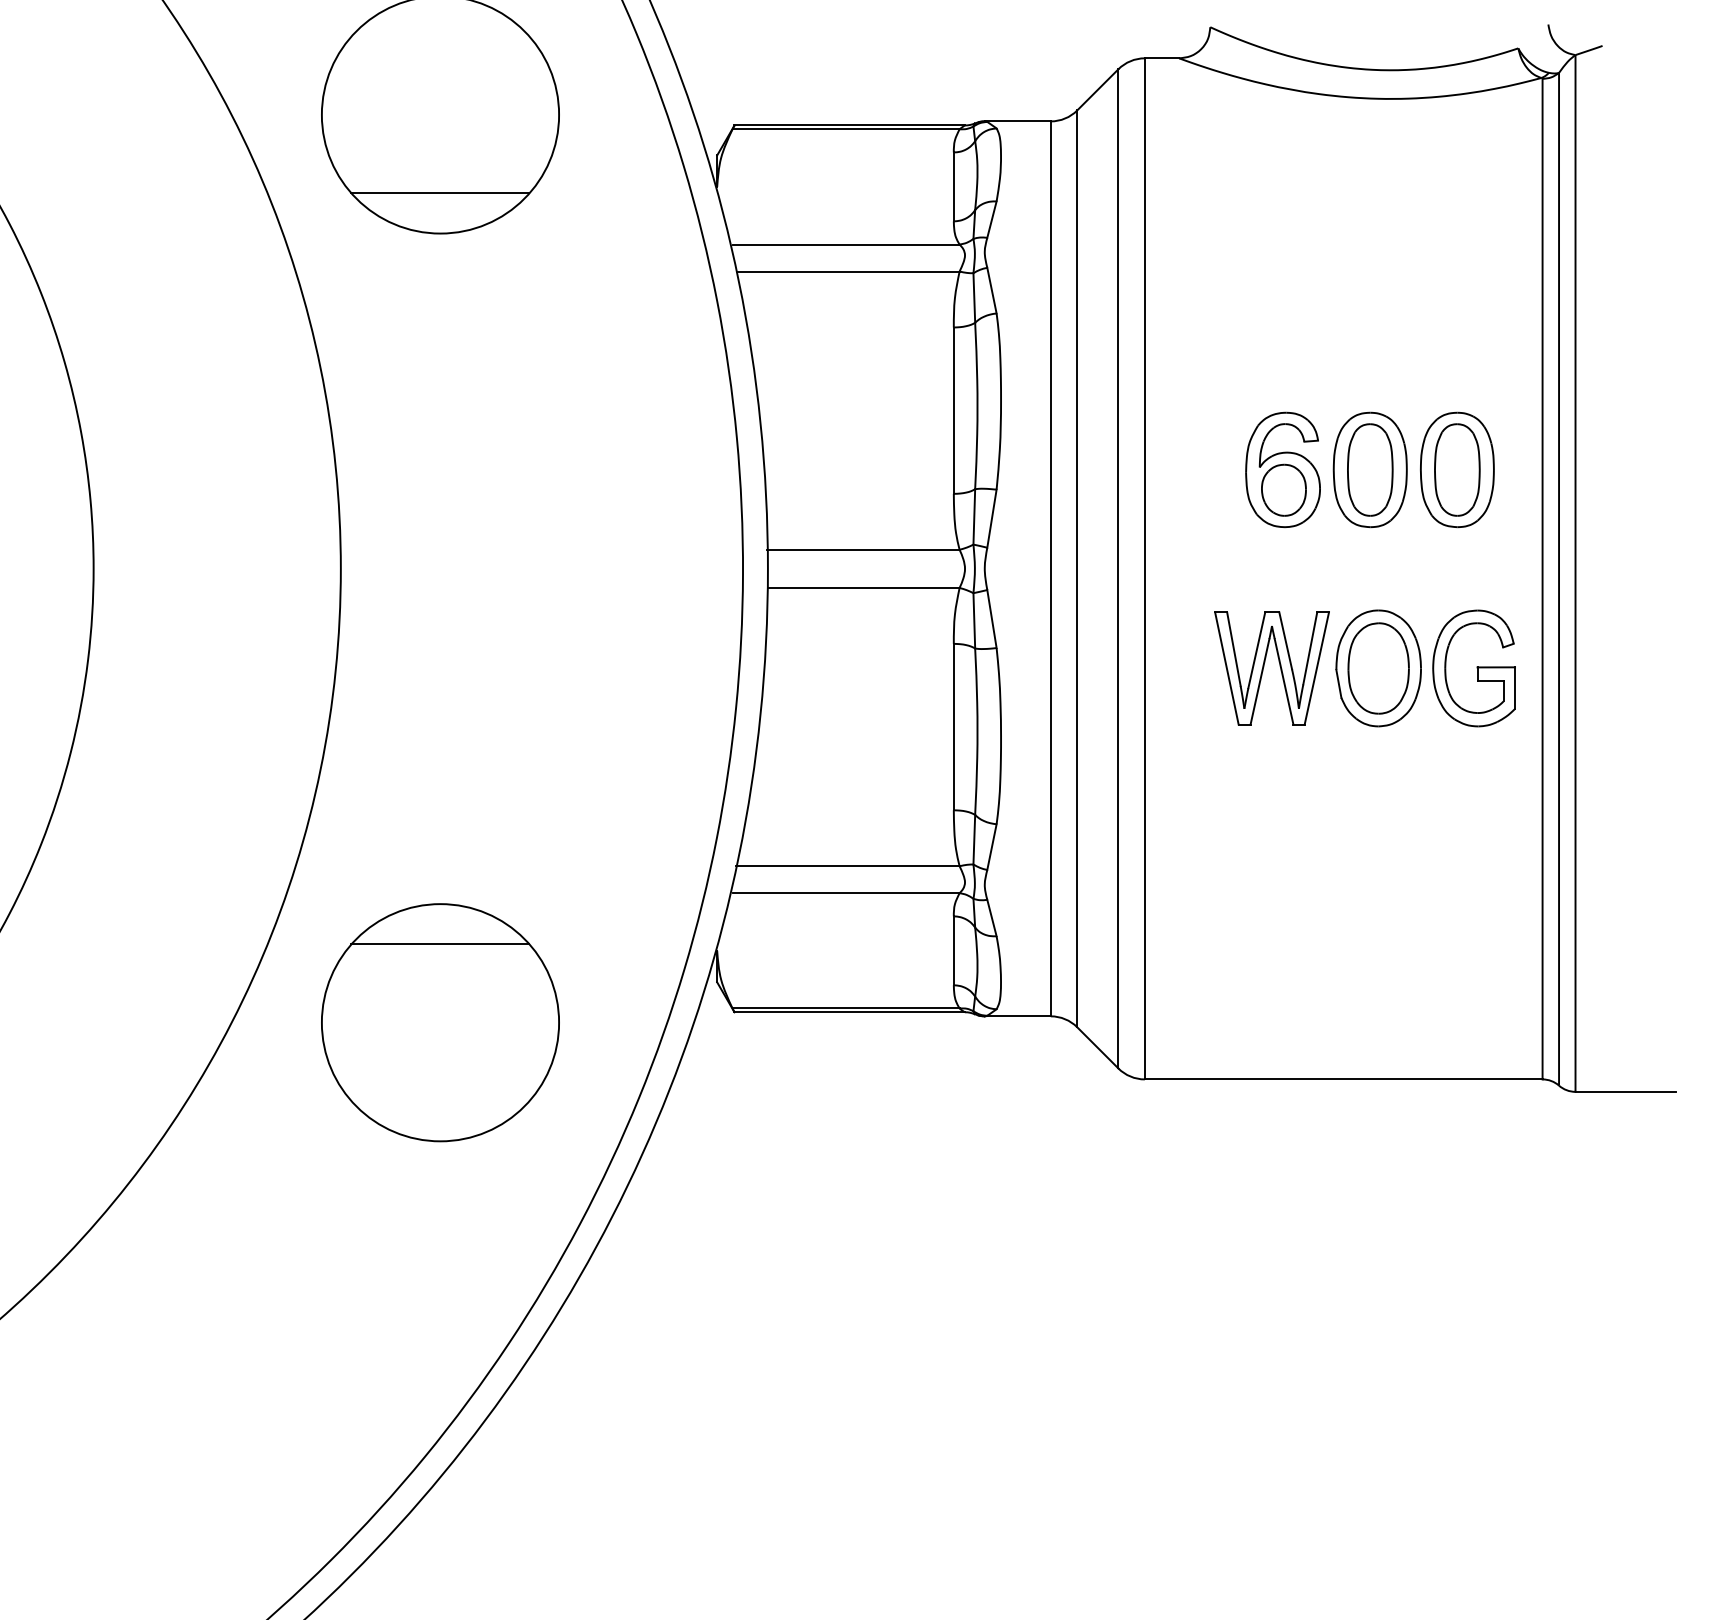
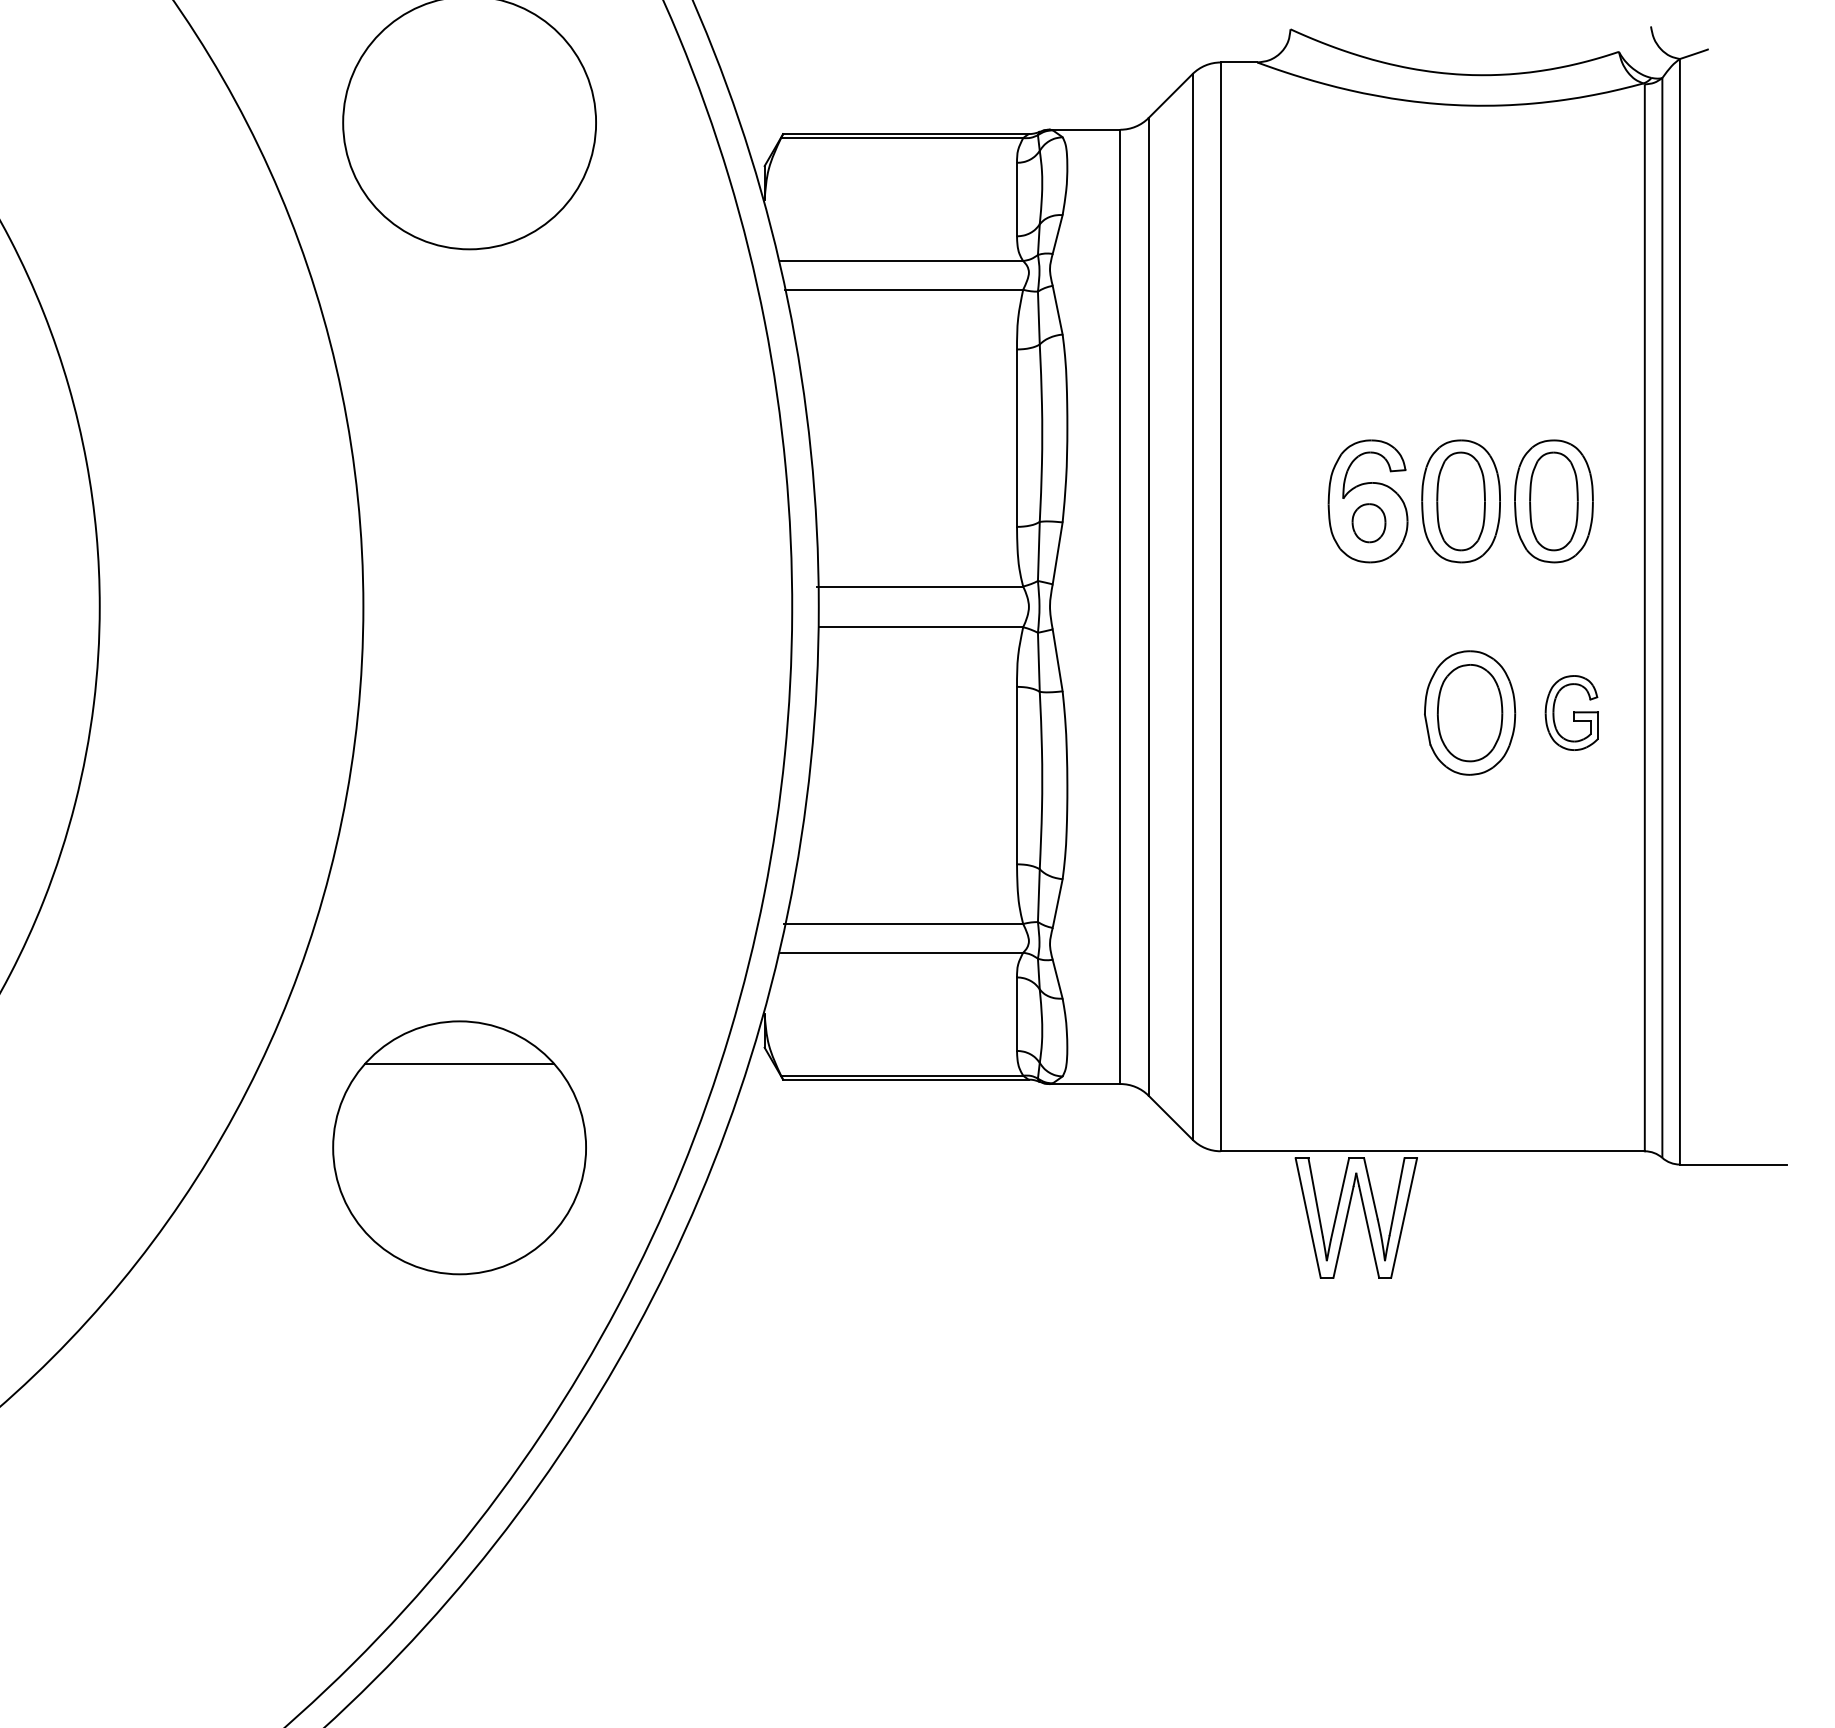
line: (440, 193) -> (469, 206), removed
part: (1283, 490) -> (1368, 523), size x0.7
part: (1264, 666) -> (1348, 1215), moved
part: (1473, 667) -> (1571, 712), size x0.6
part: (440, 1022) -> (459, 1147), moved

